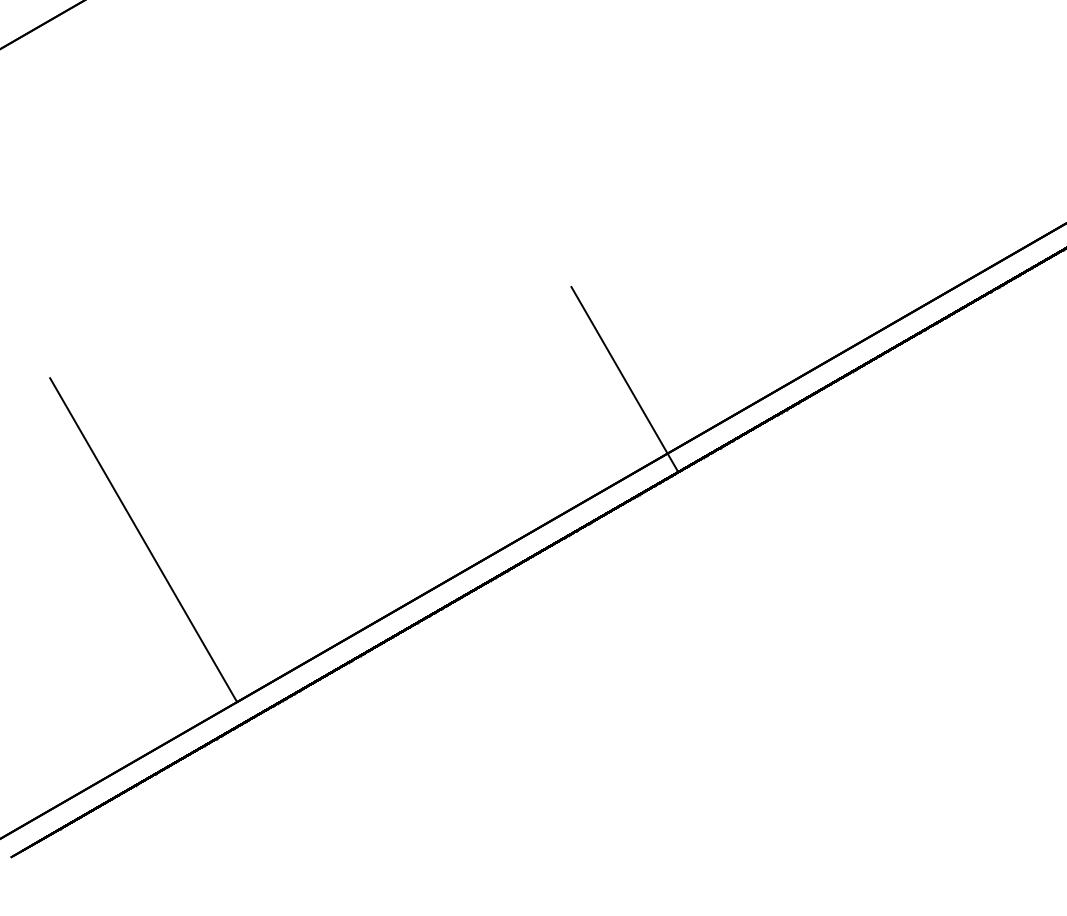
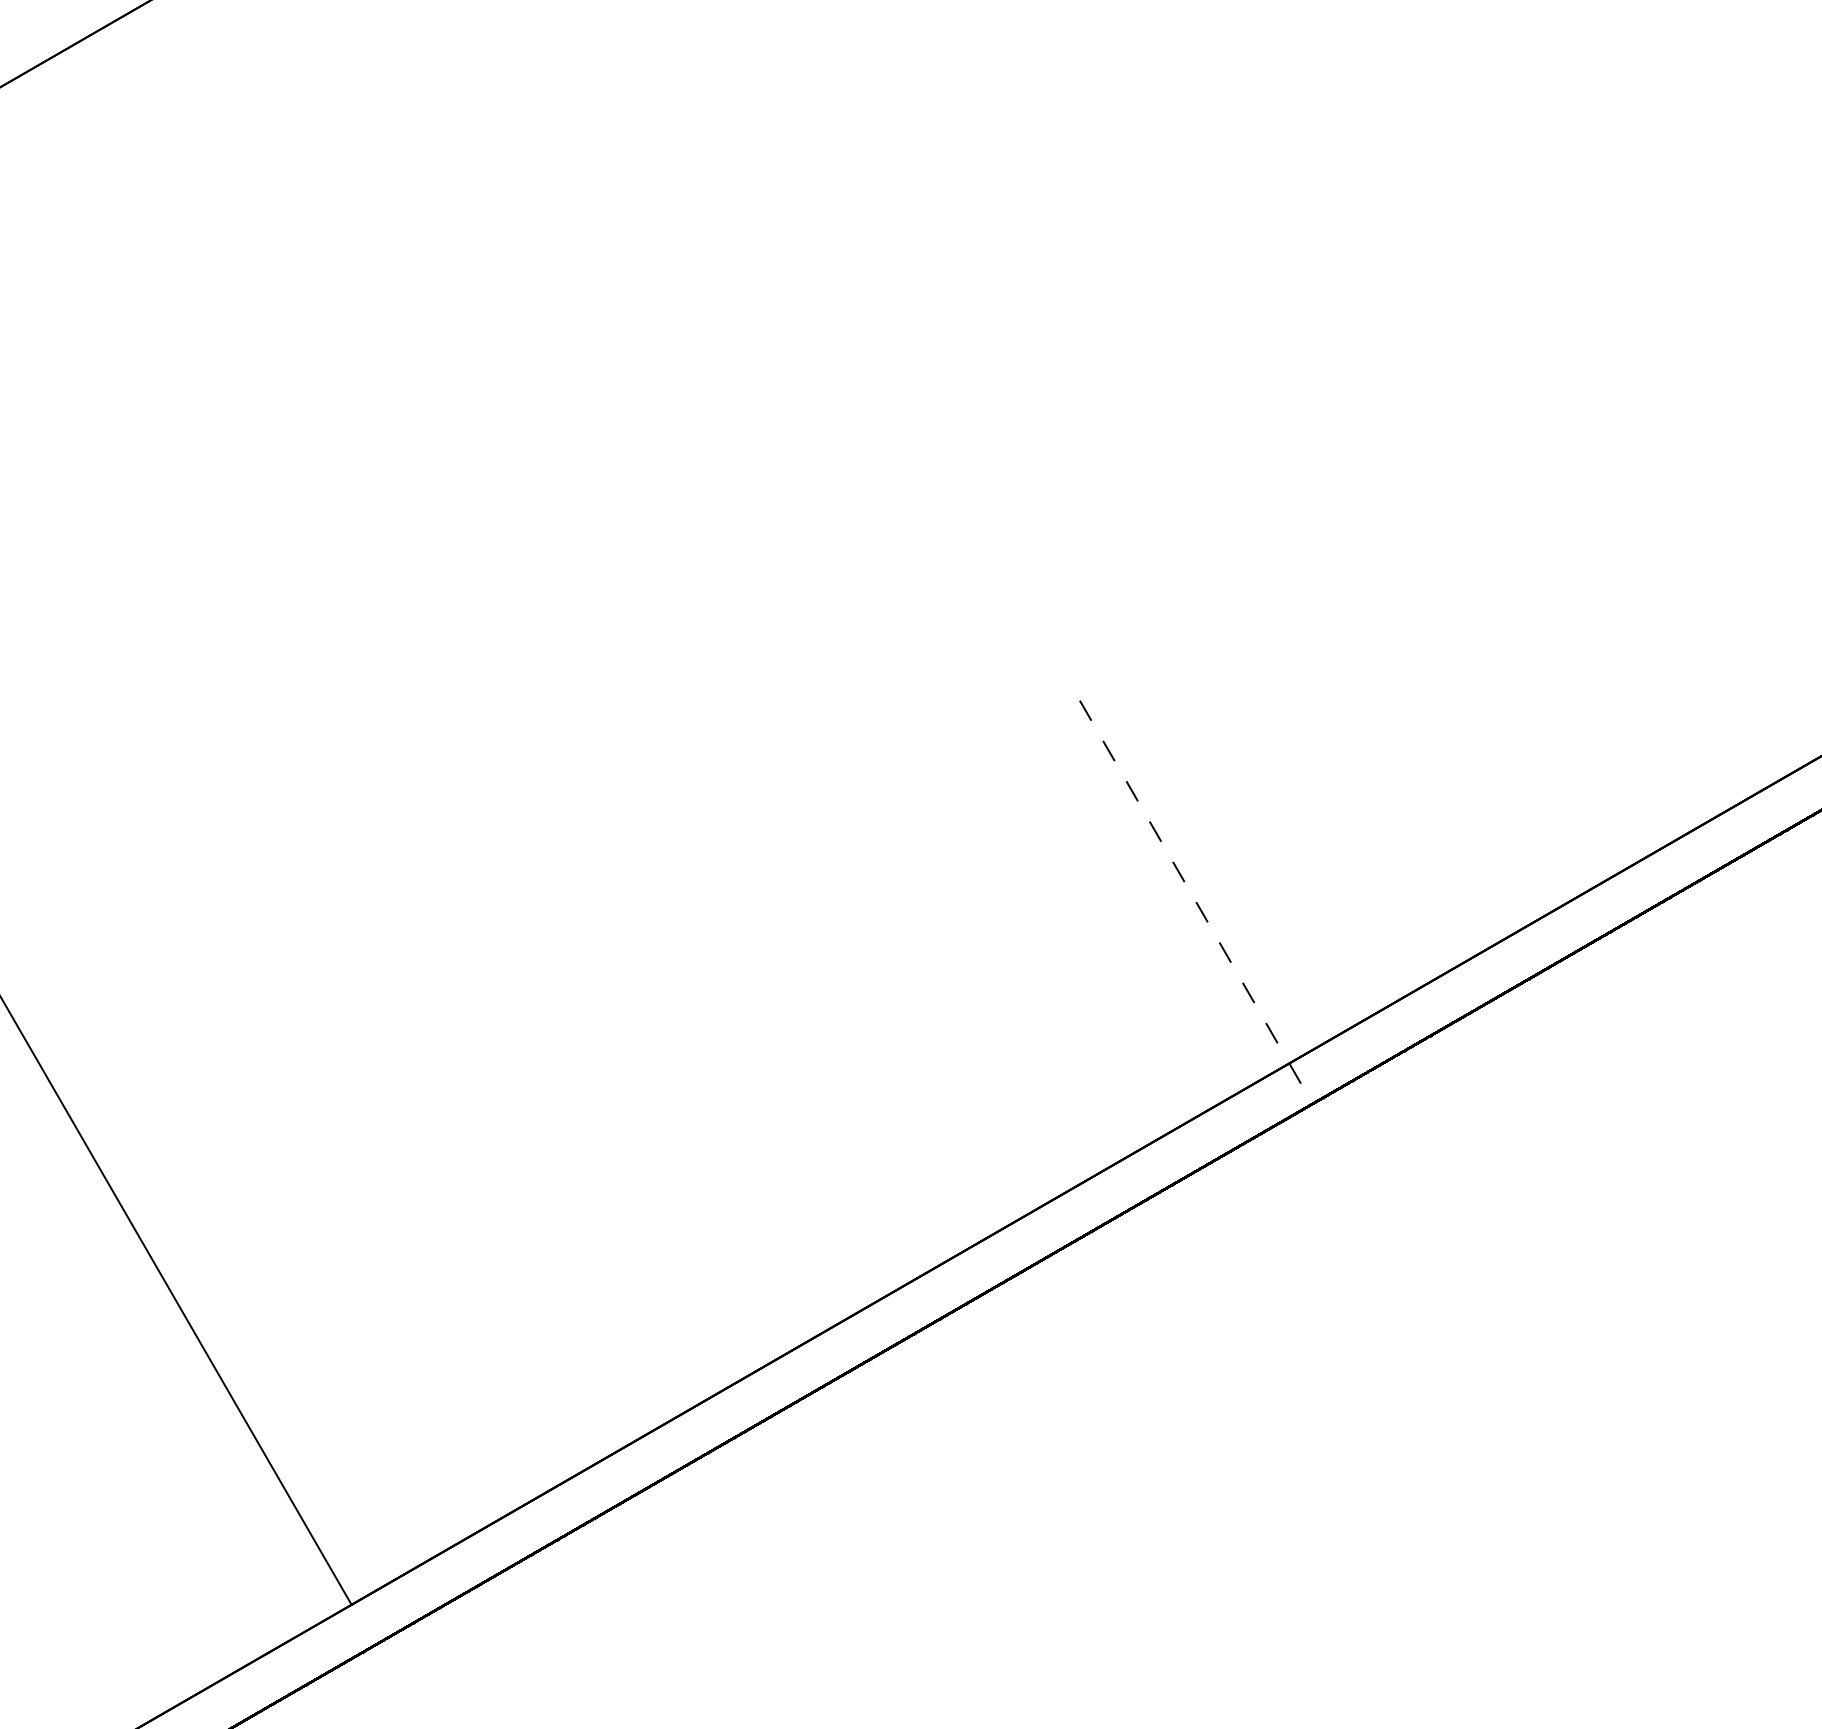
line: (624, 379) -> (1195, 902), solid -> dashed

